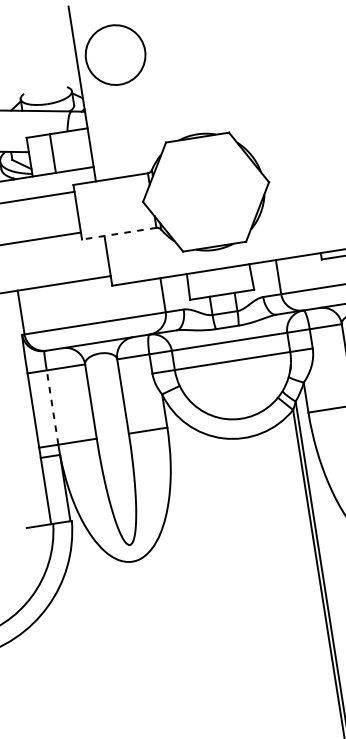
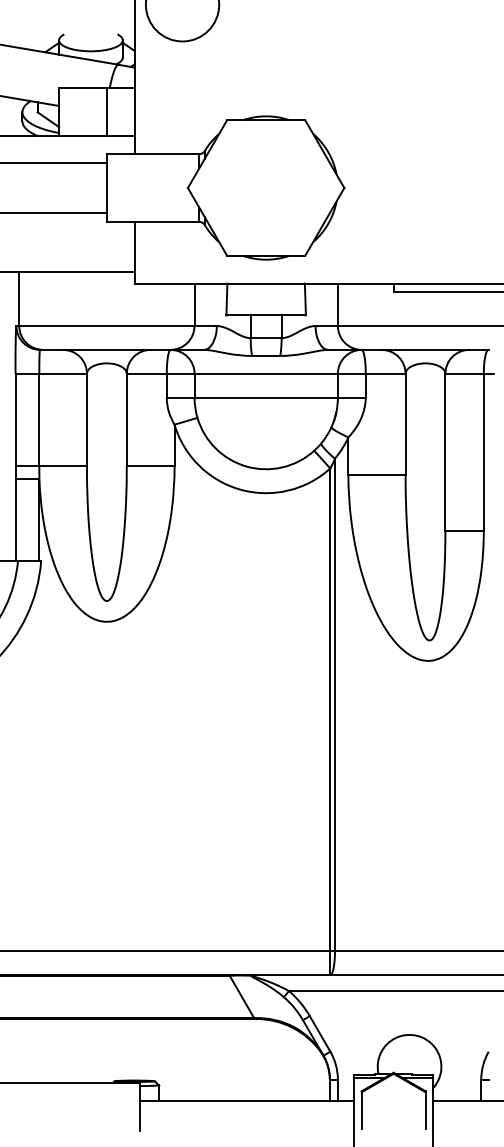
line: (52, 153) -> (106, 112), moved
line: (118, 233) -> (152, 221), dashed -> solid
line: (52, 407) -> (39, 419), dashed -> solid

